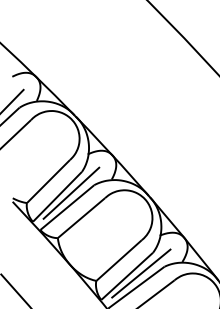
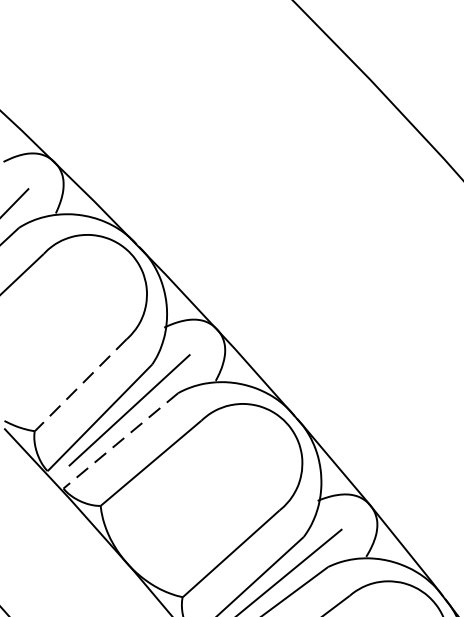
line: (48, 181) -> (80, 385), solid -> dashed
line: (66, 207) -> (119, 440), solid -> dashed

